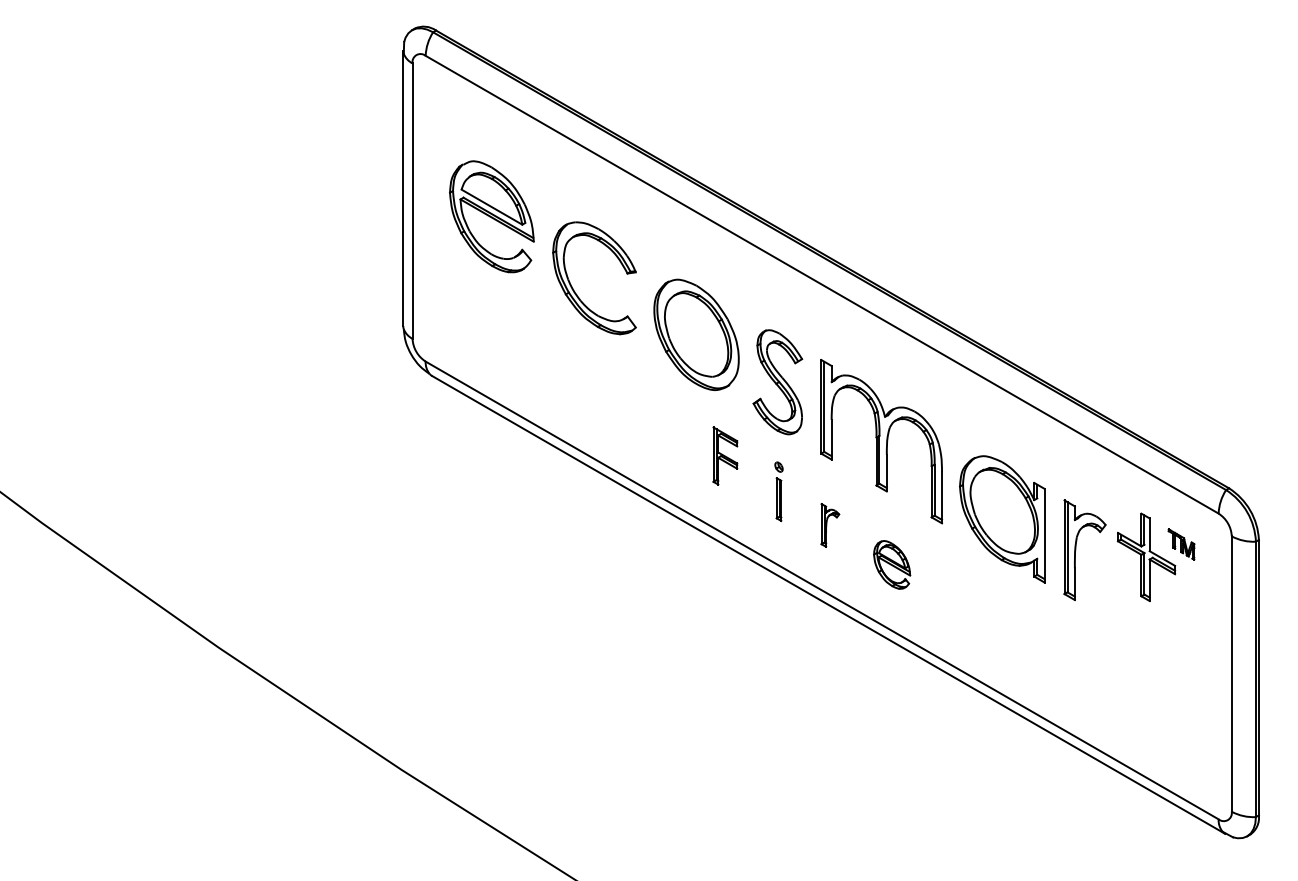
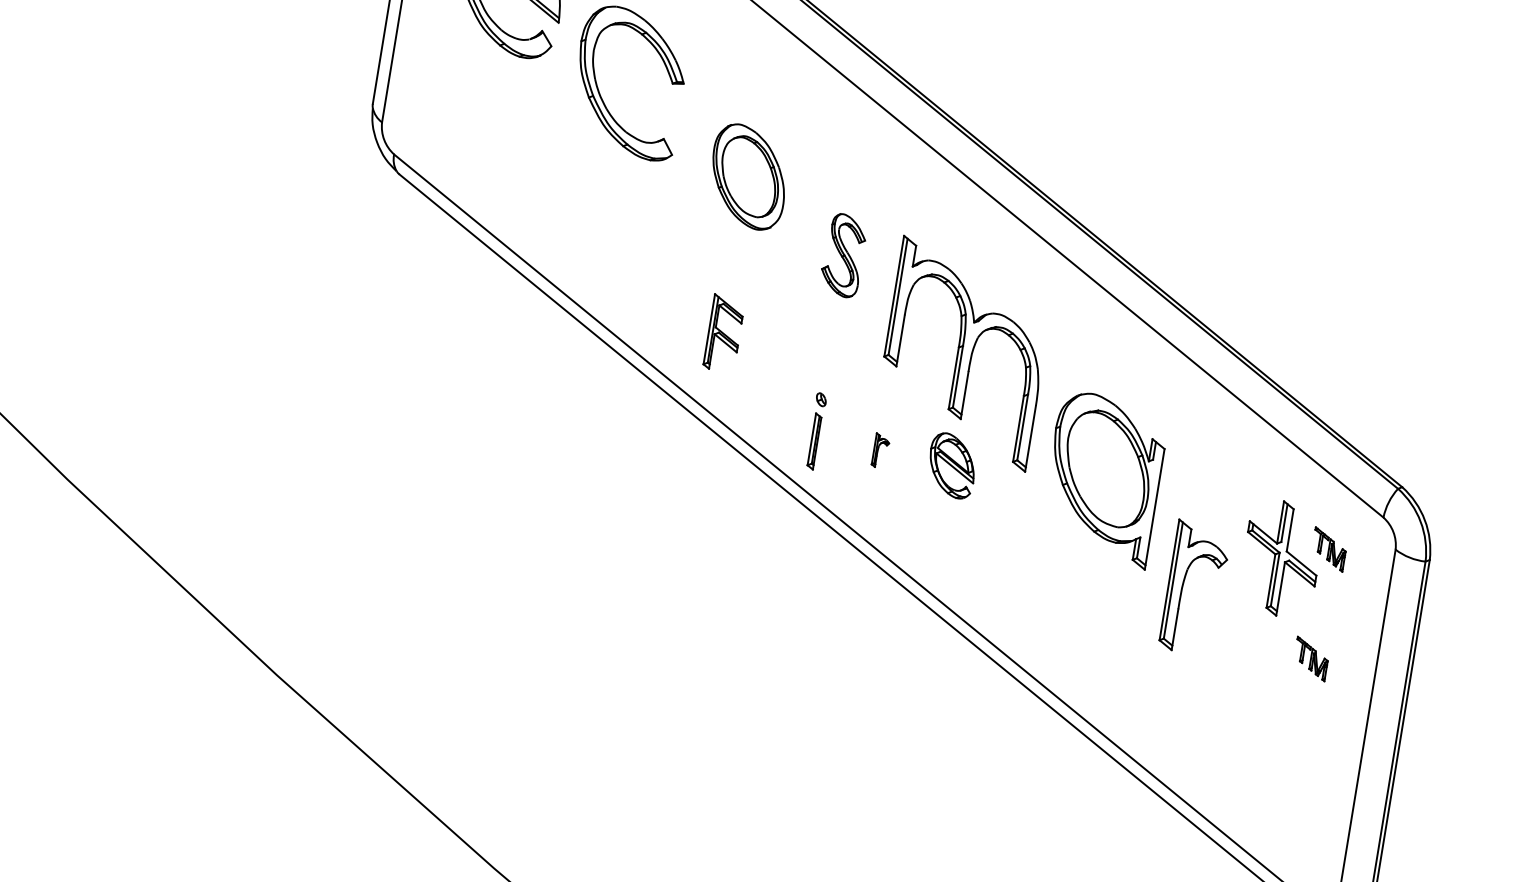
part: (696, 334) -> (748, 176), size x0.7
part: (777, 382) -> (842, 255), size x0.6
part: (725, 455) -> (724, 332), moved
part: (778, 491) -> (815, 431), moved
part: (830, 525) -> (881, 451), size x0.6
part: (1076, 549) -> (1184, 585), moved
part: (892, 564) -> (952, 465), moved
part: (1181, 629) -> (1311, 659), added

